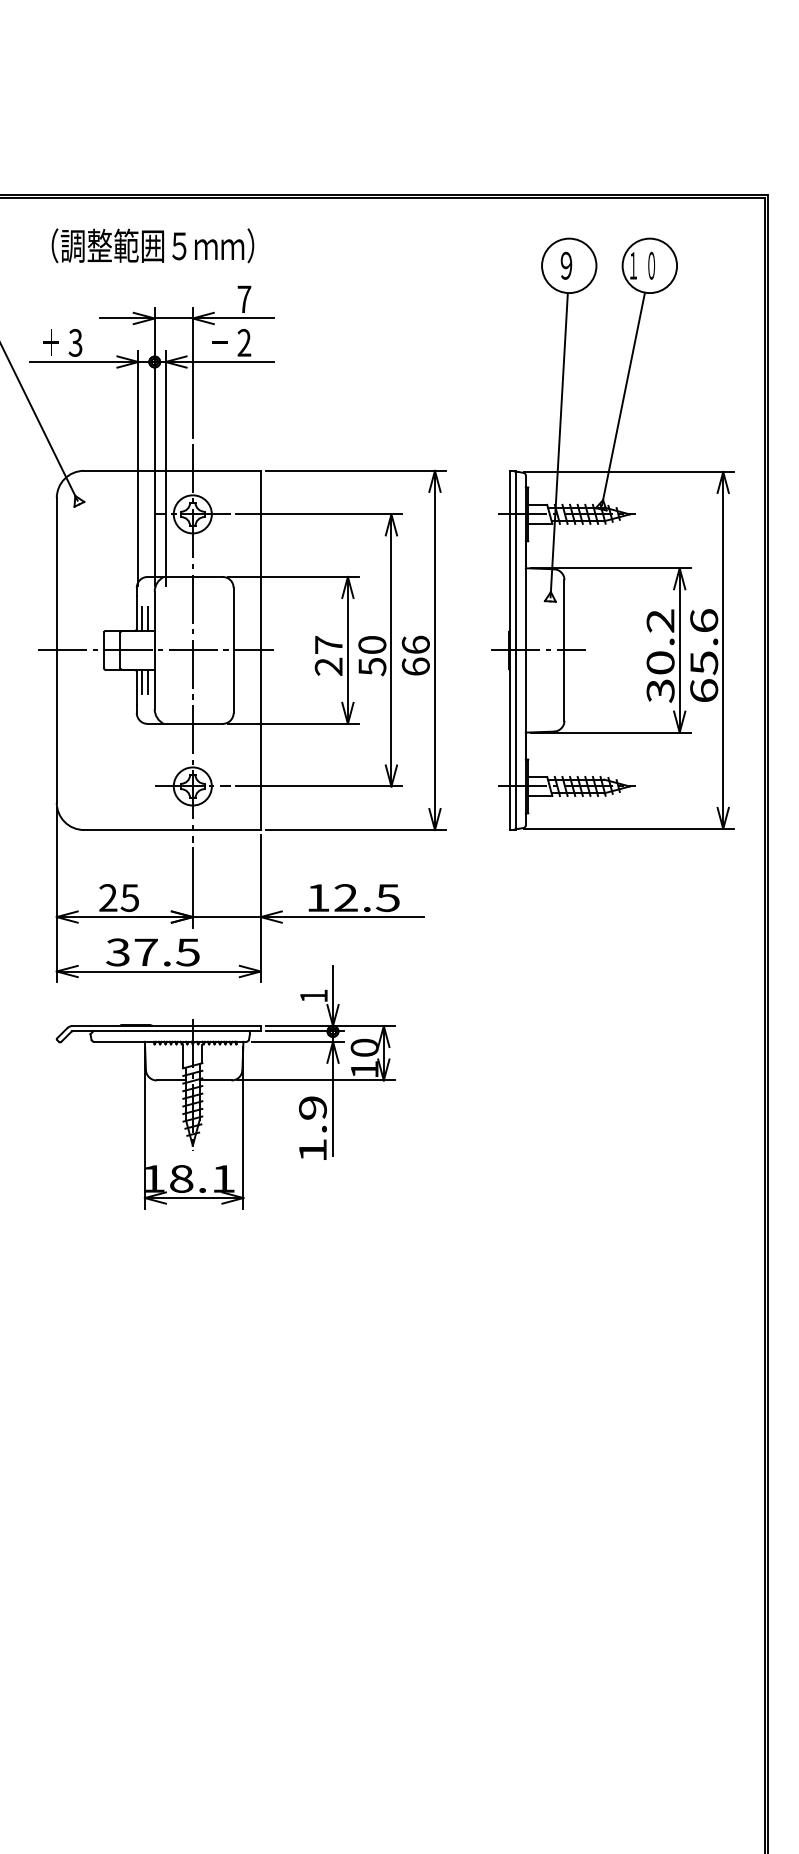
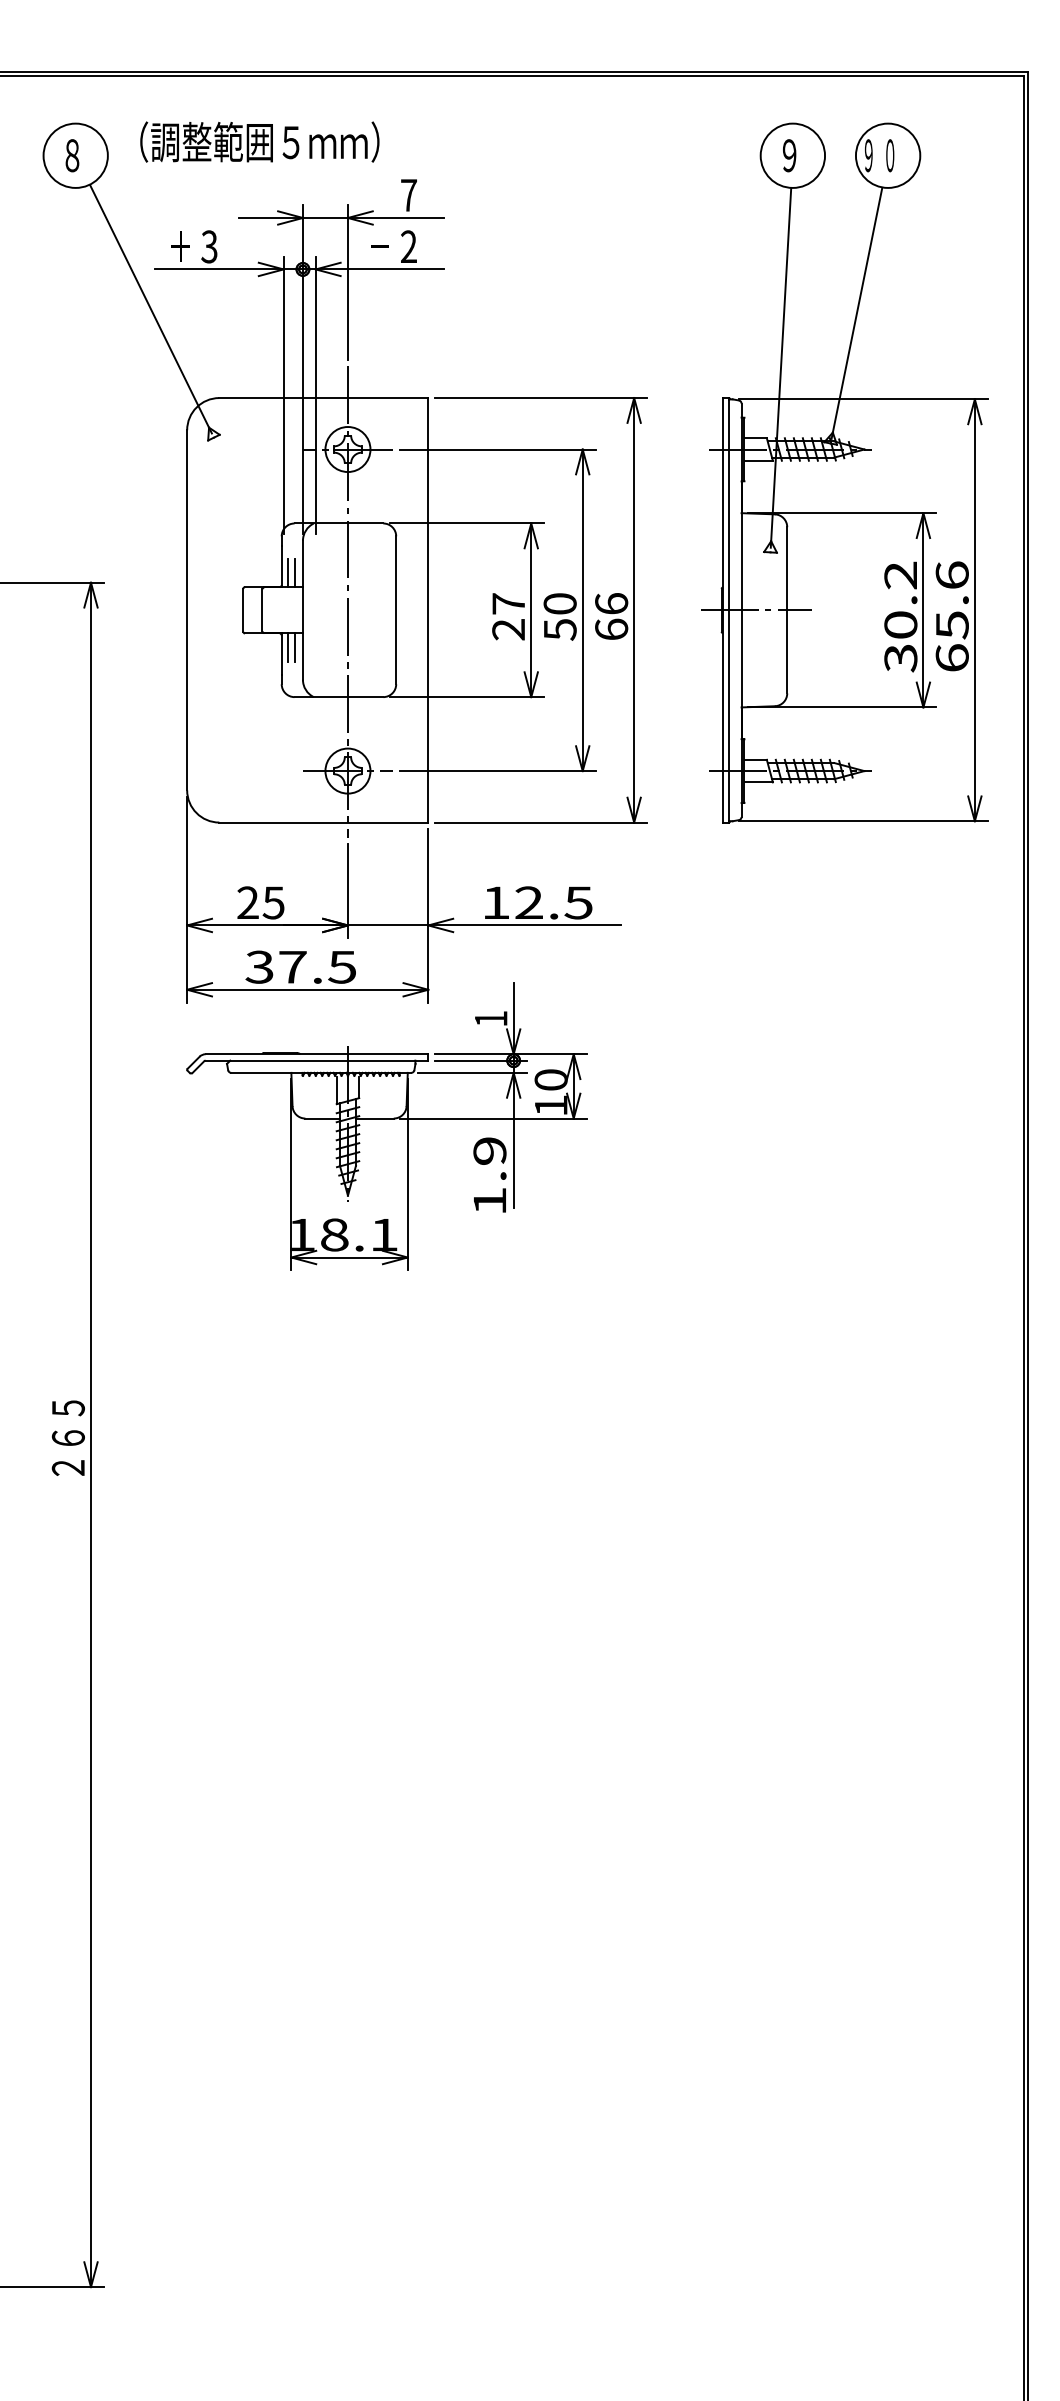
text: (152, 245) -> (259, 141), moved
text: (633, 265) -> (868, 155), １ -> ９
line: (156, 650) -> (304, 610), removed

